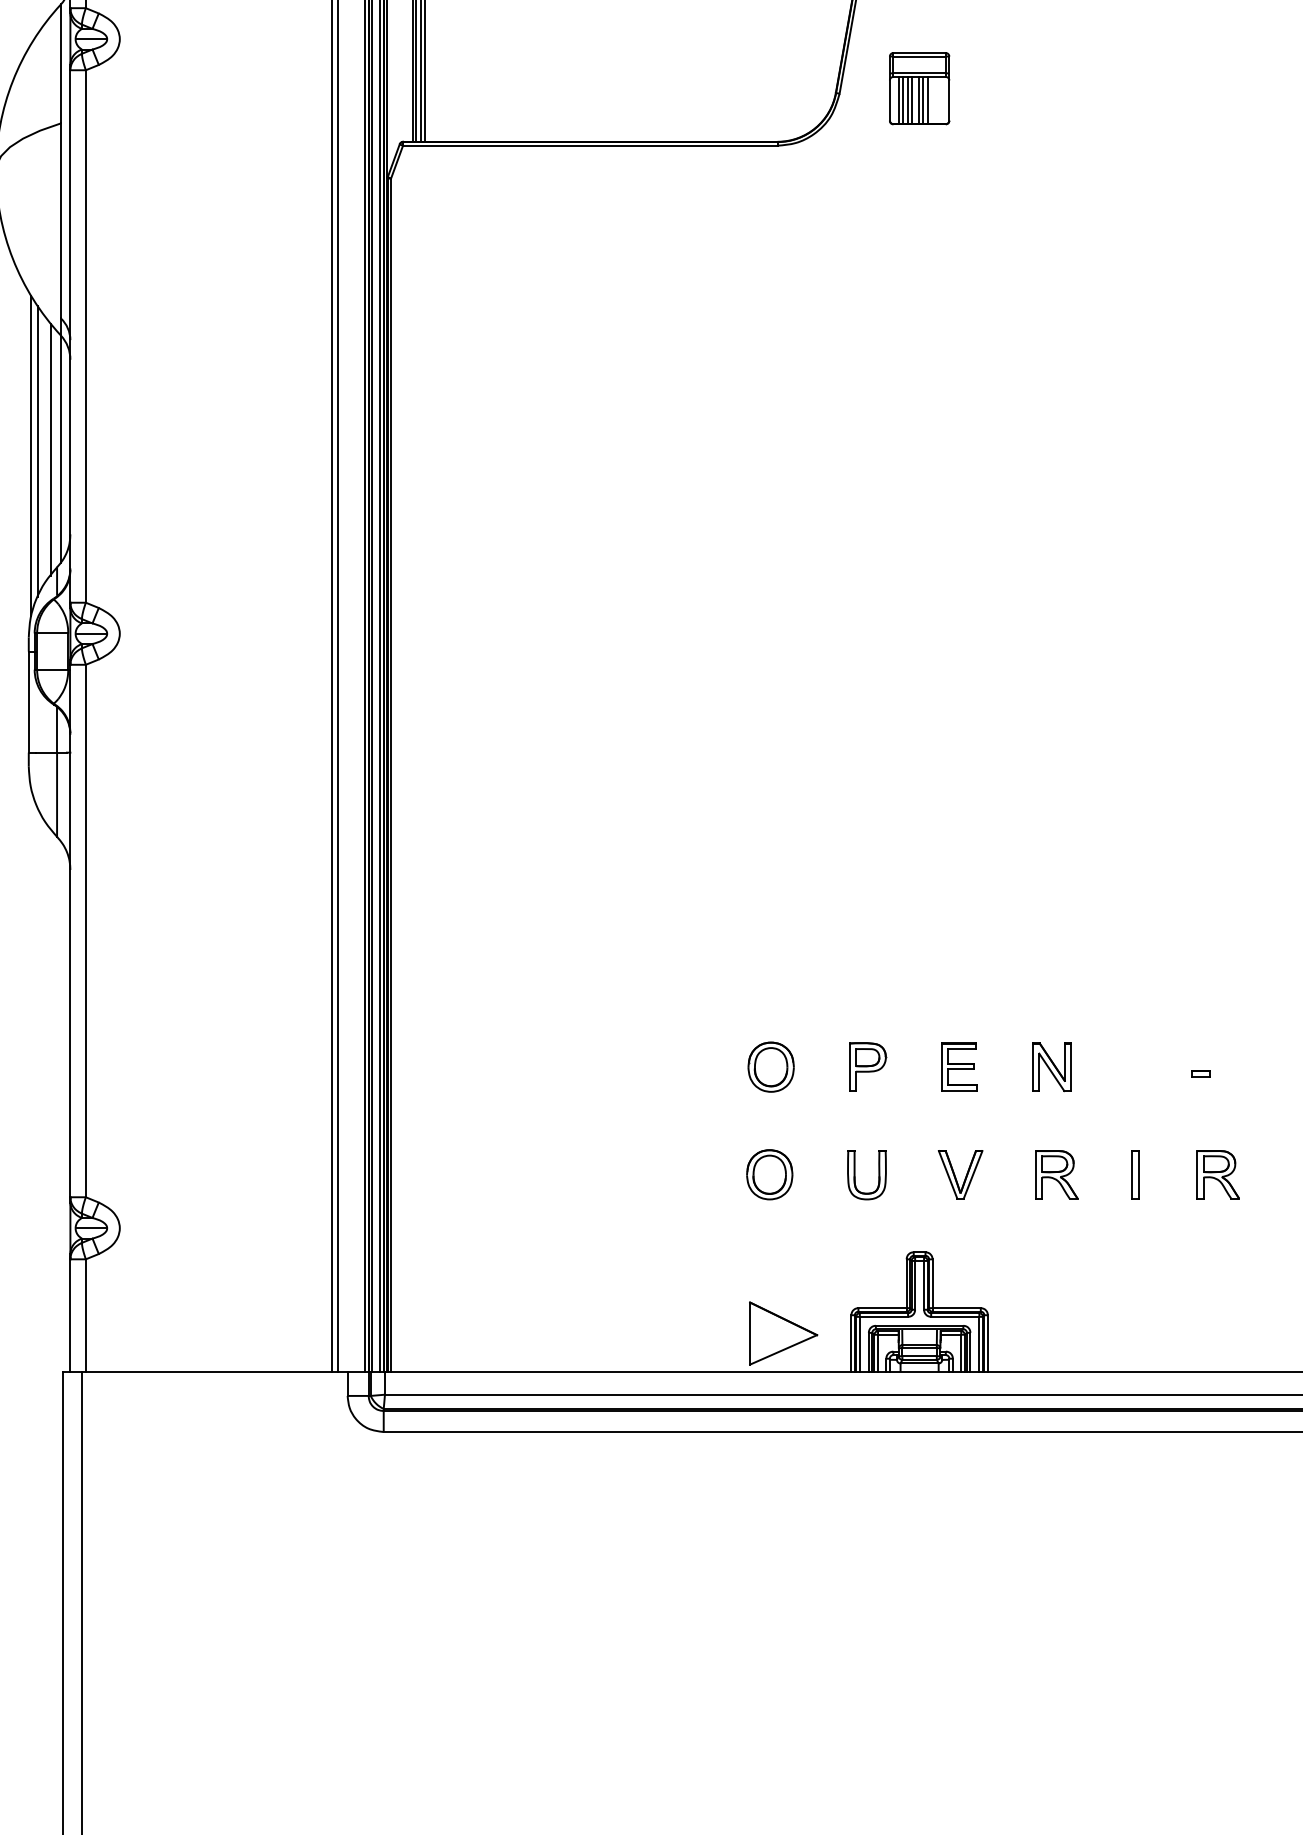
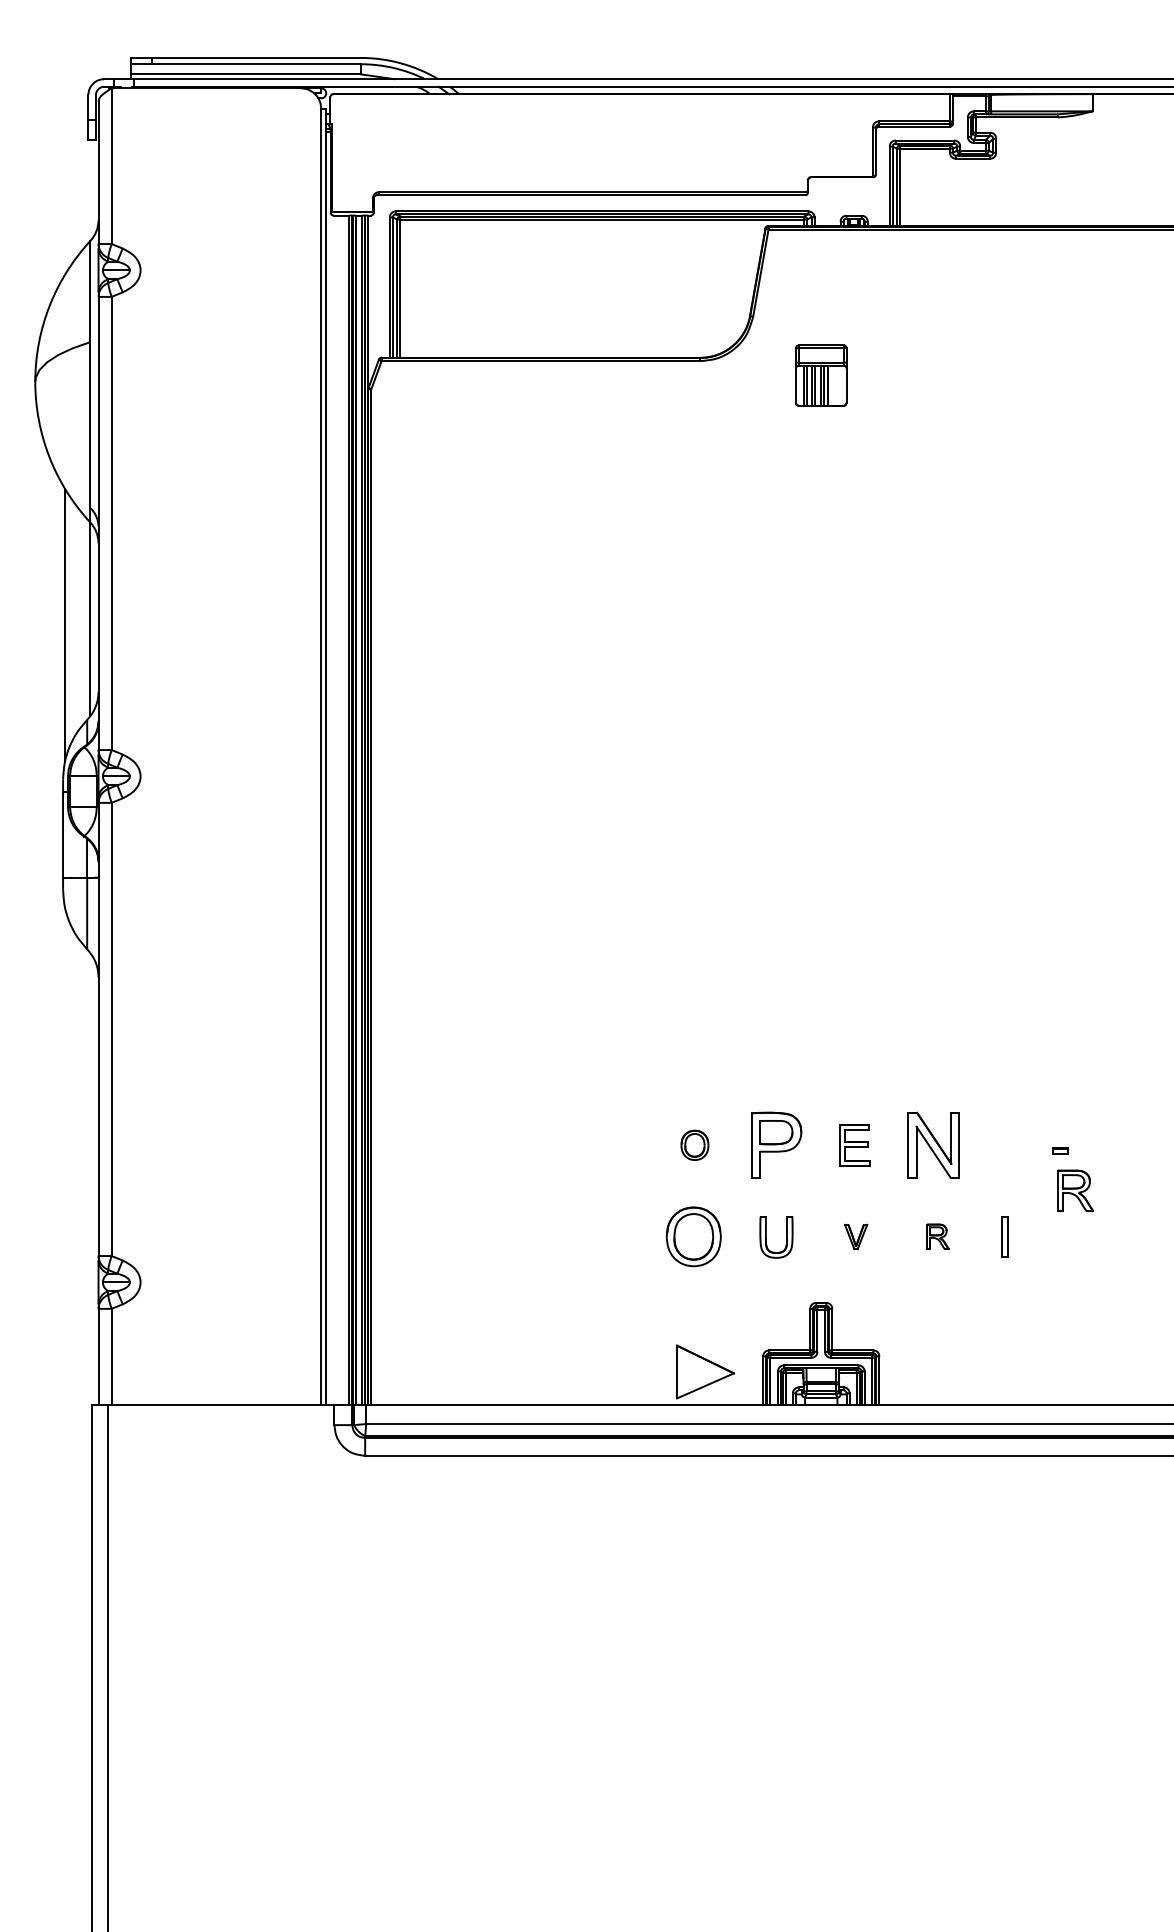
part: (919, 88) -> (821, 375), moved
line: (50, 449) -> (81, 619), removed
line: (37, 450) -> (70, 620), removed
part: (868, 1066) -> (777, 1144), size x1.6
part: (770, 1067) -> (694, 1145), size x0.7
part: (1051, 1067) -> (933, 1145), size x1.6
part: (769, 1174) -> (693, 1236), size x1.4
part: (959, 1174) -> (855, 1236), size x0.6
part: (1056, 1174) -> (937, 1236), size x0.6
part: (1218, 1174) -> (1075, 1190), moved

